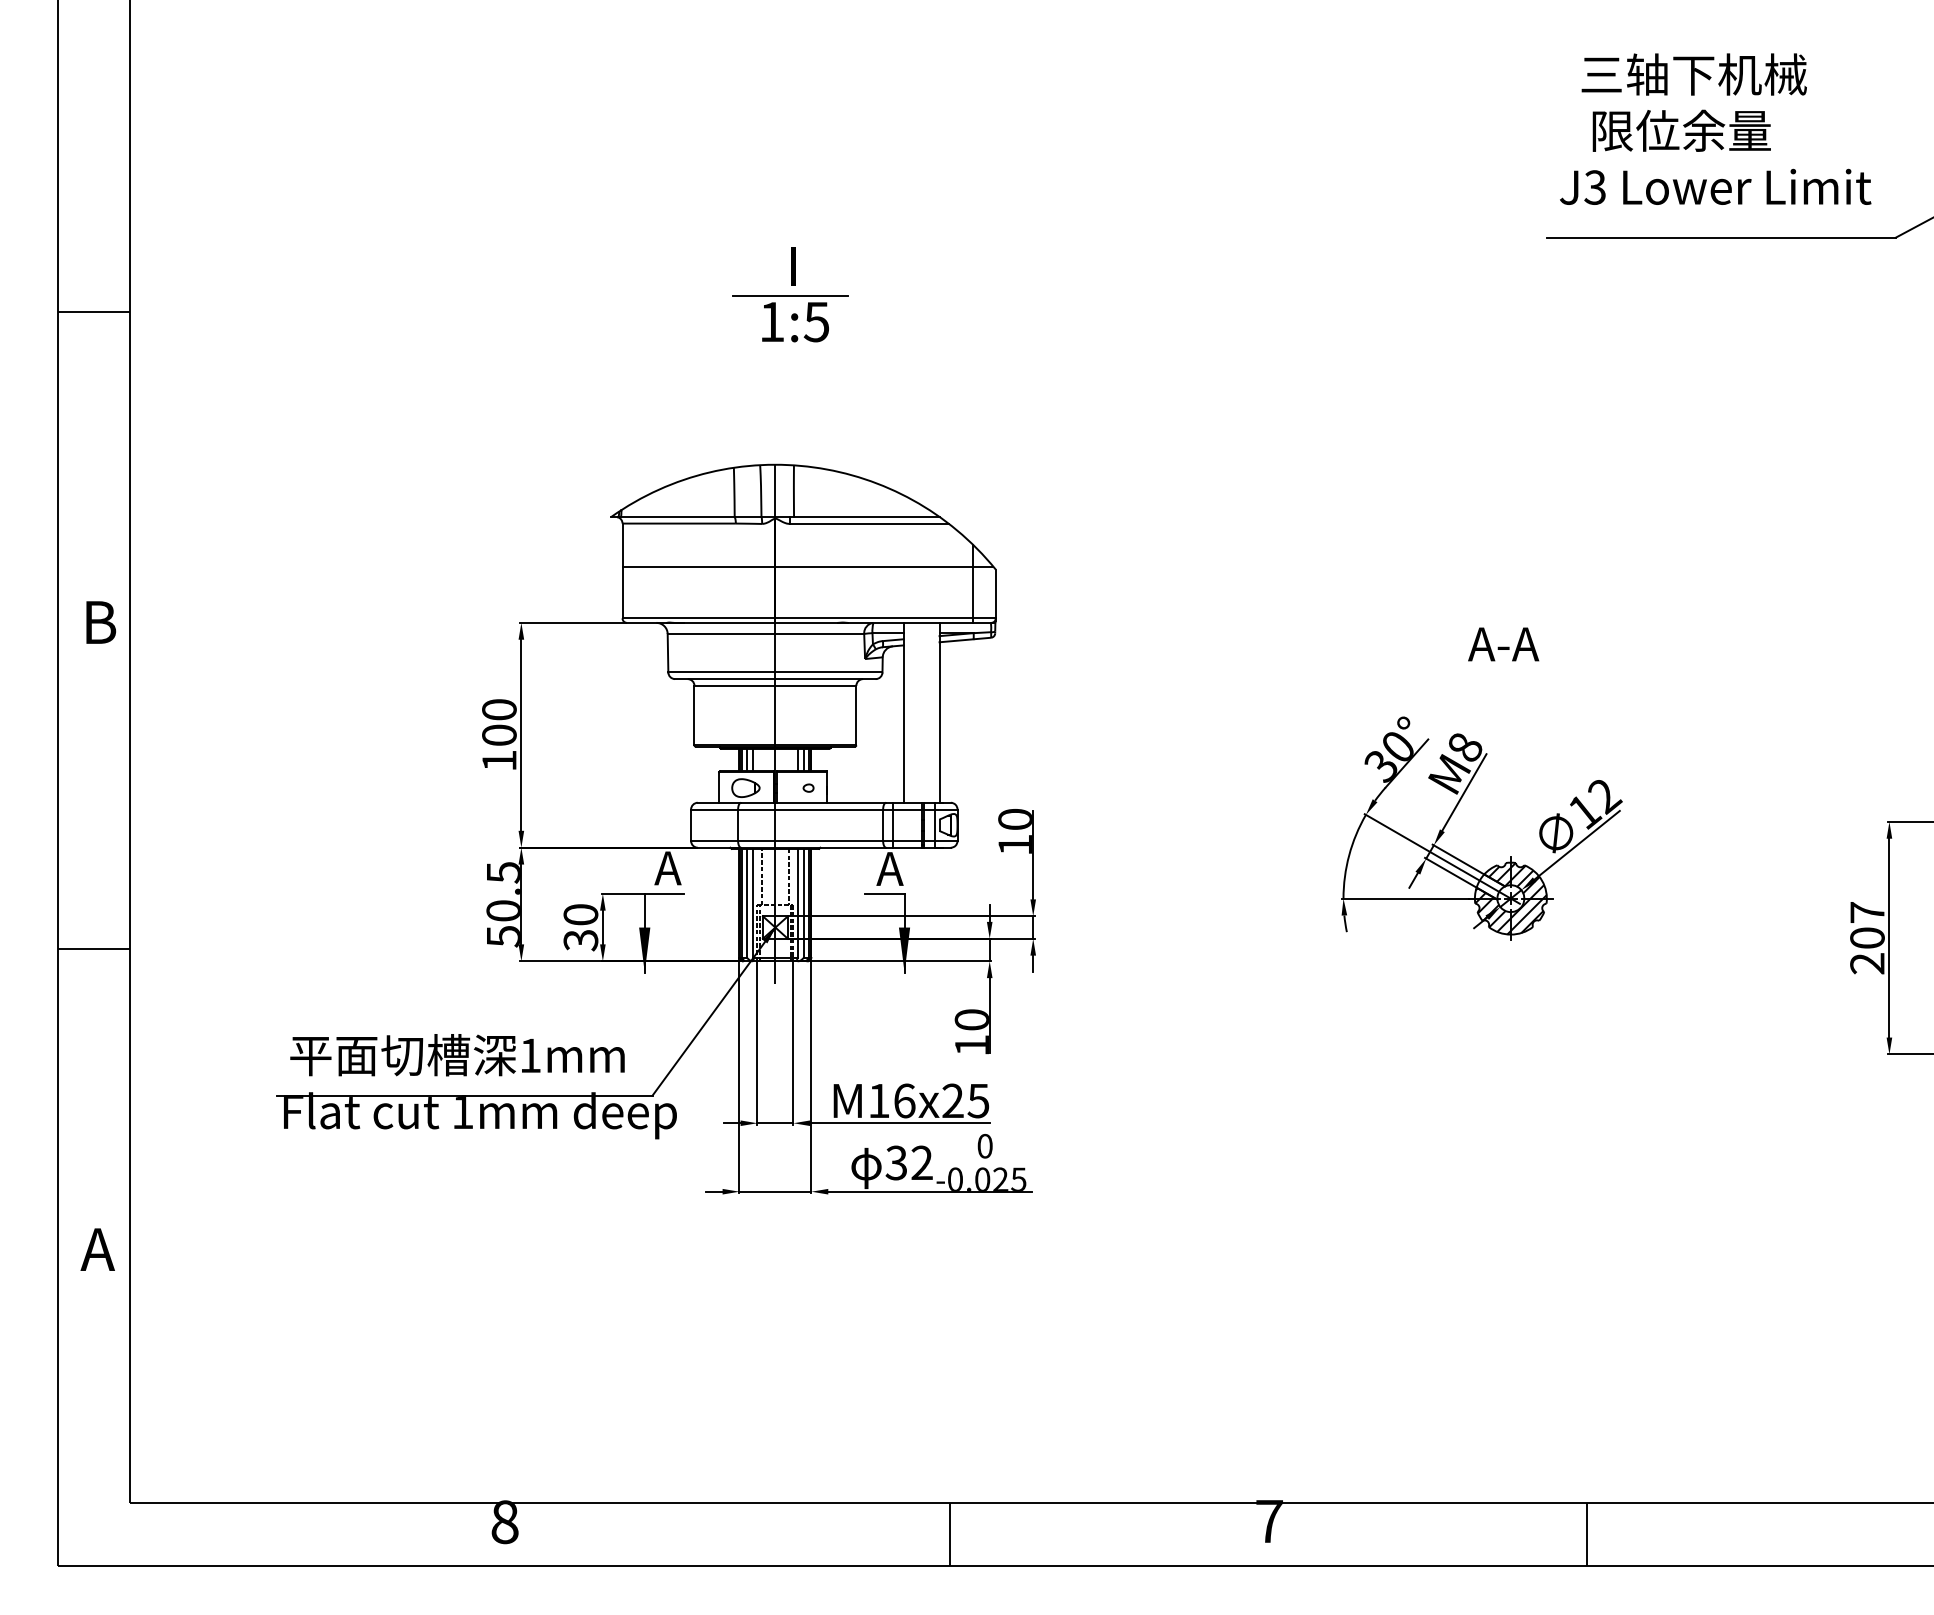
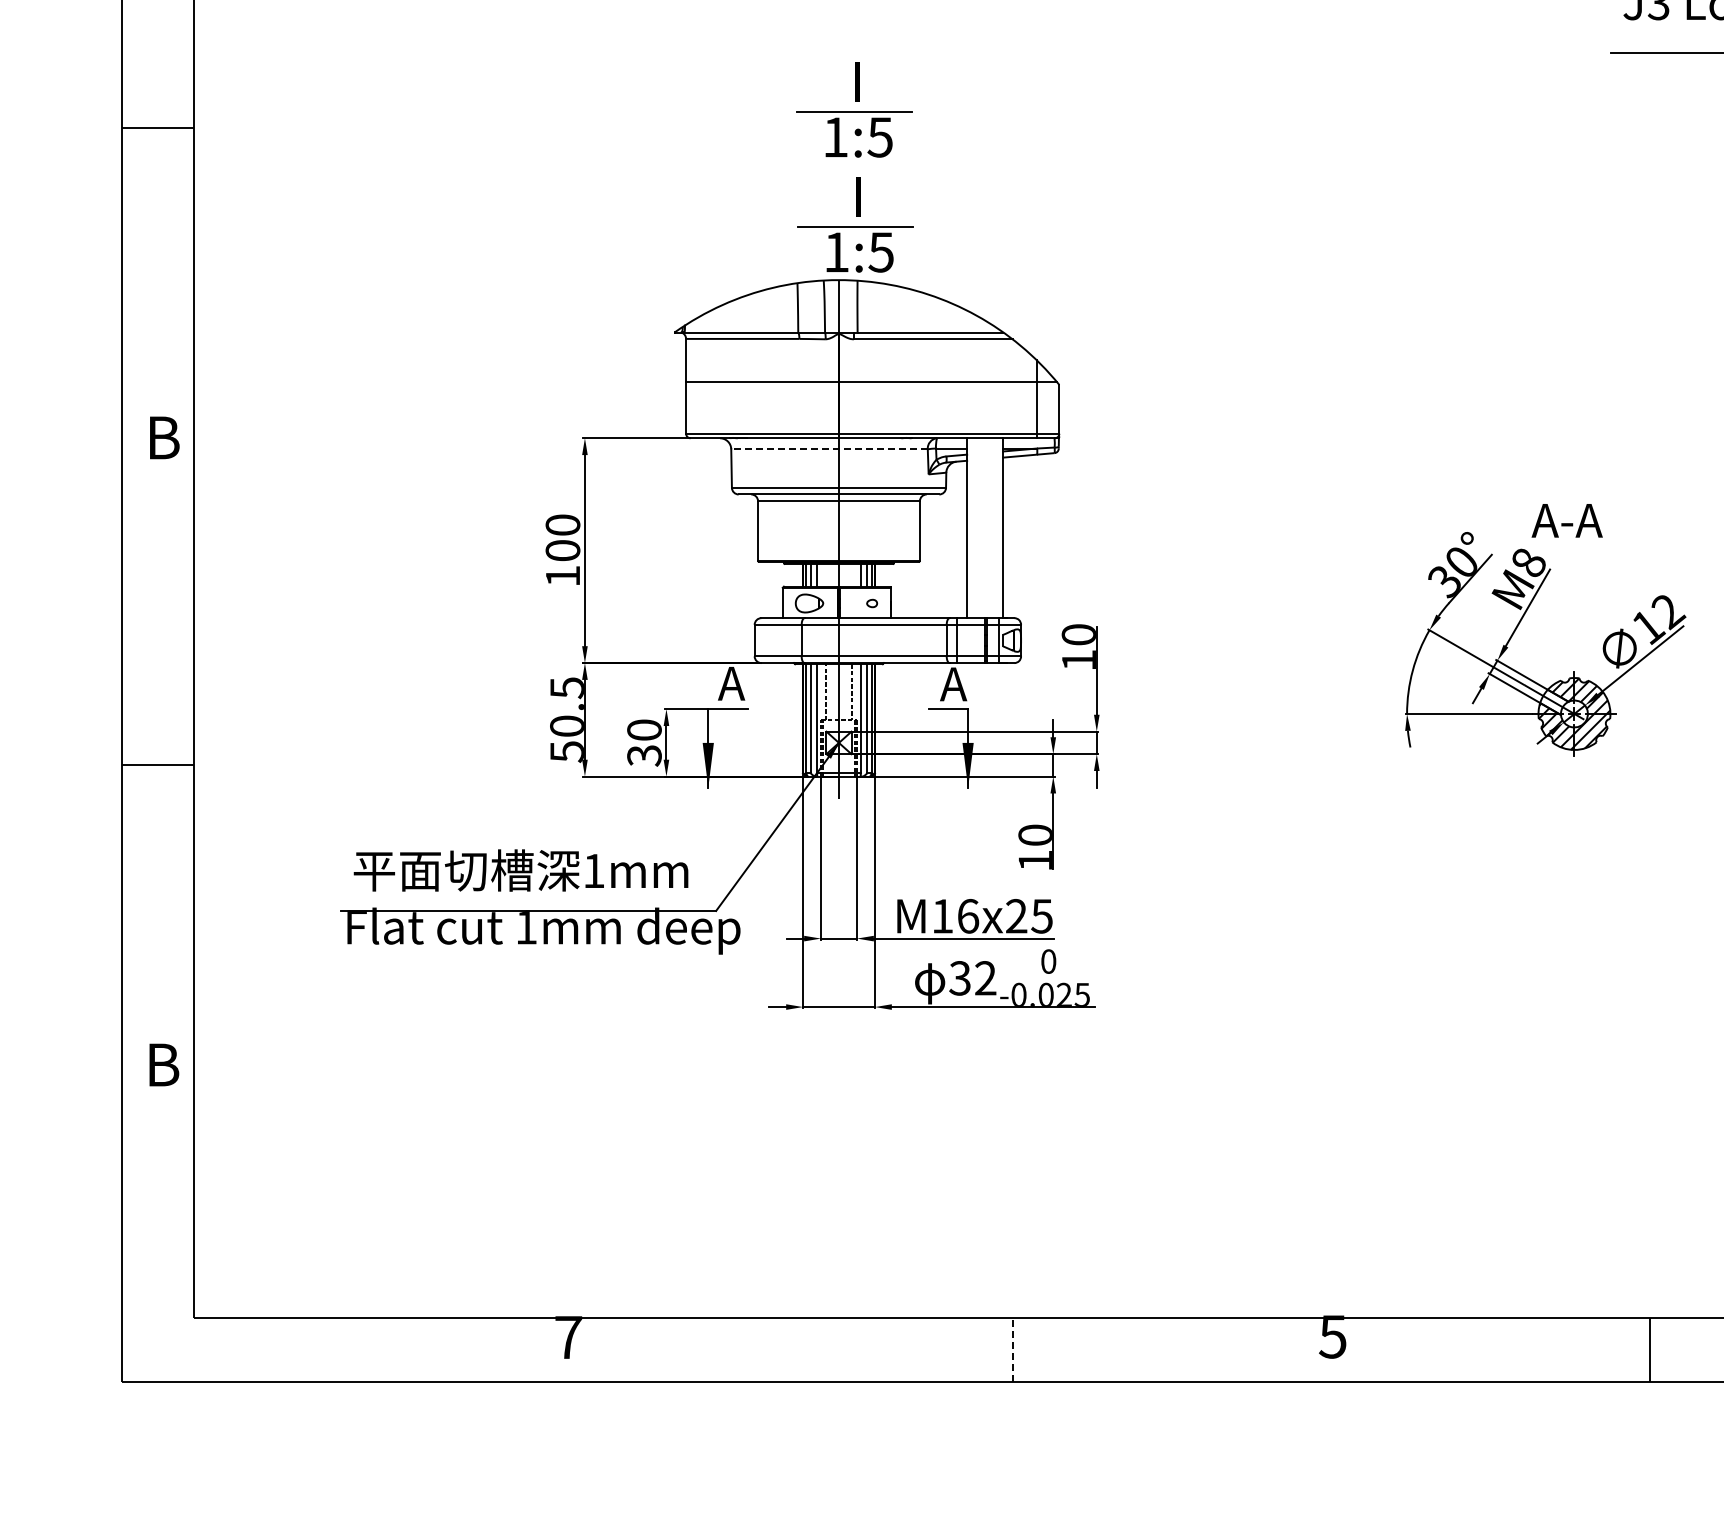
part: (791, 409) -> (855, 224), added
line: (765, 633) -> (829, 448), solid -> dashed
text: (1503, 644) -> (1567, 520), moved
text: (97, 1249) -> (161, 1064), A -> B
text: (1268, 1521) -> (1332, 1336), 7 -> 5
text: (504, 1522) -> (568, 1337), 8 -> 7
line: (949, 1534) -> (1013, 1349), solid -> dashed

